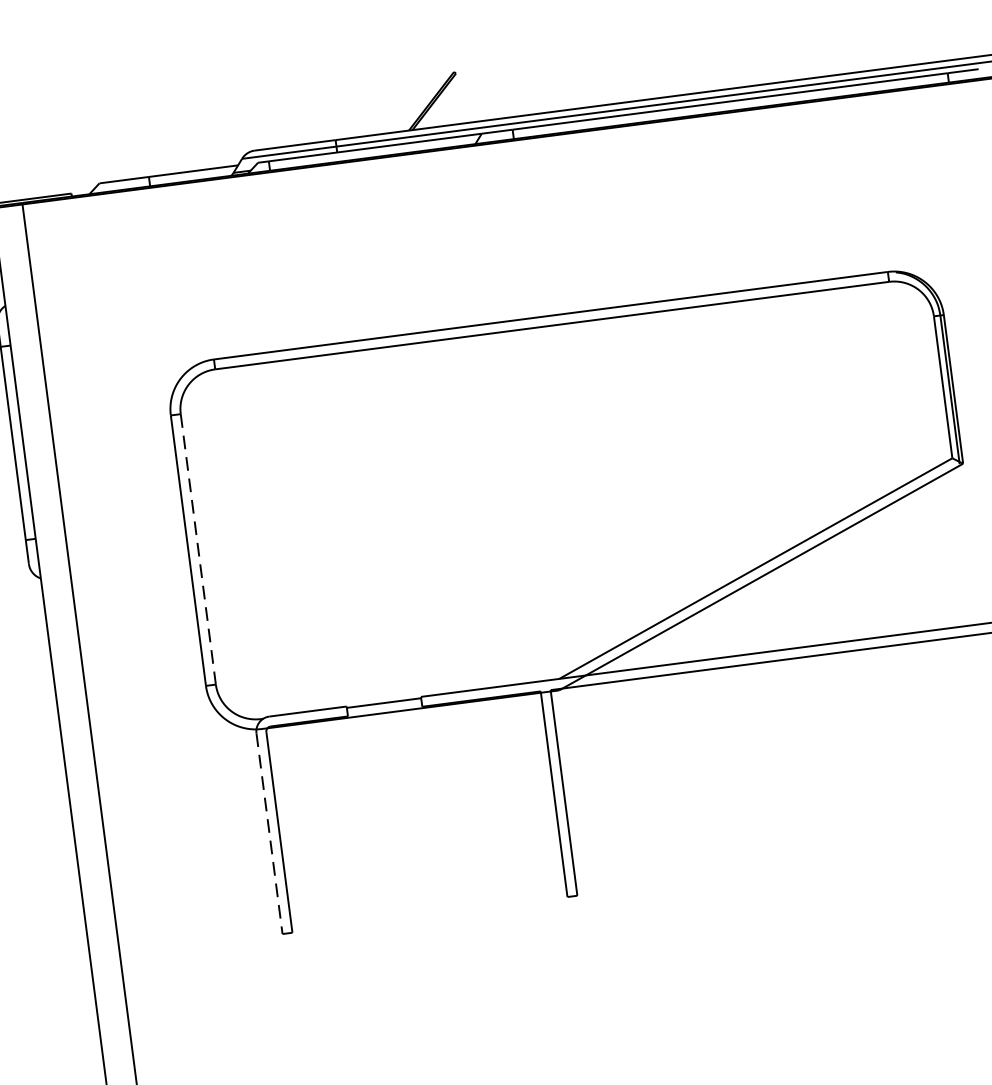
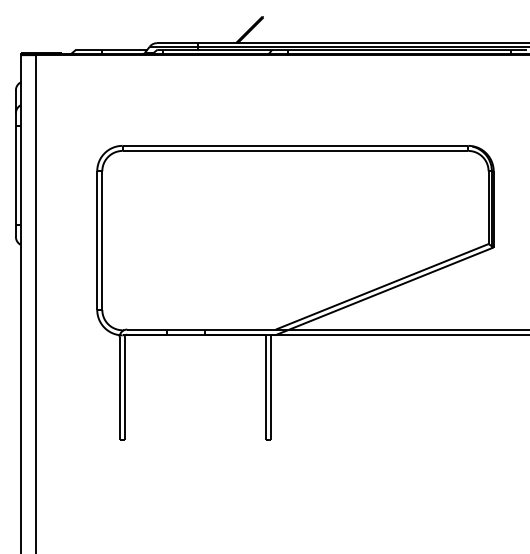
line: (198, 551) -> (102, 241), dashed -> solid
line: (269, 835) -> (119, 389), dashed -> solid

